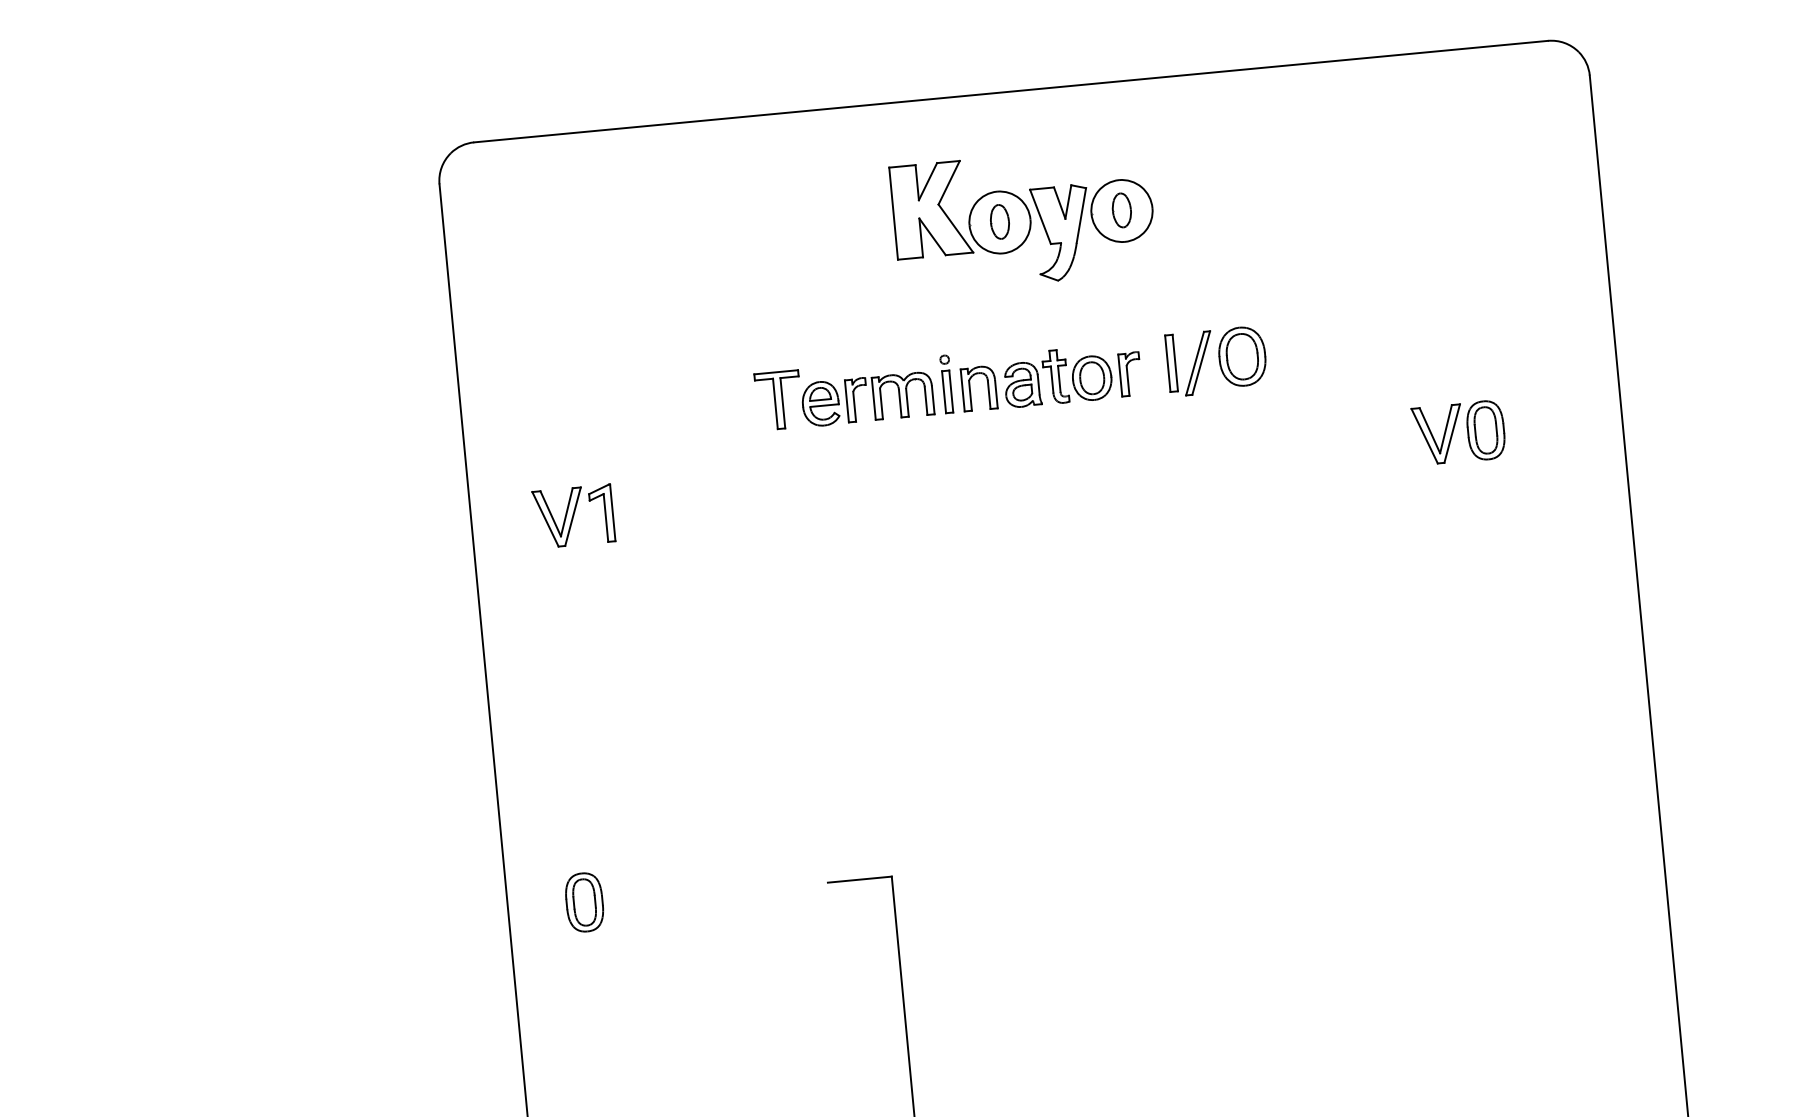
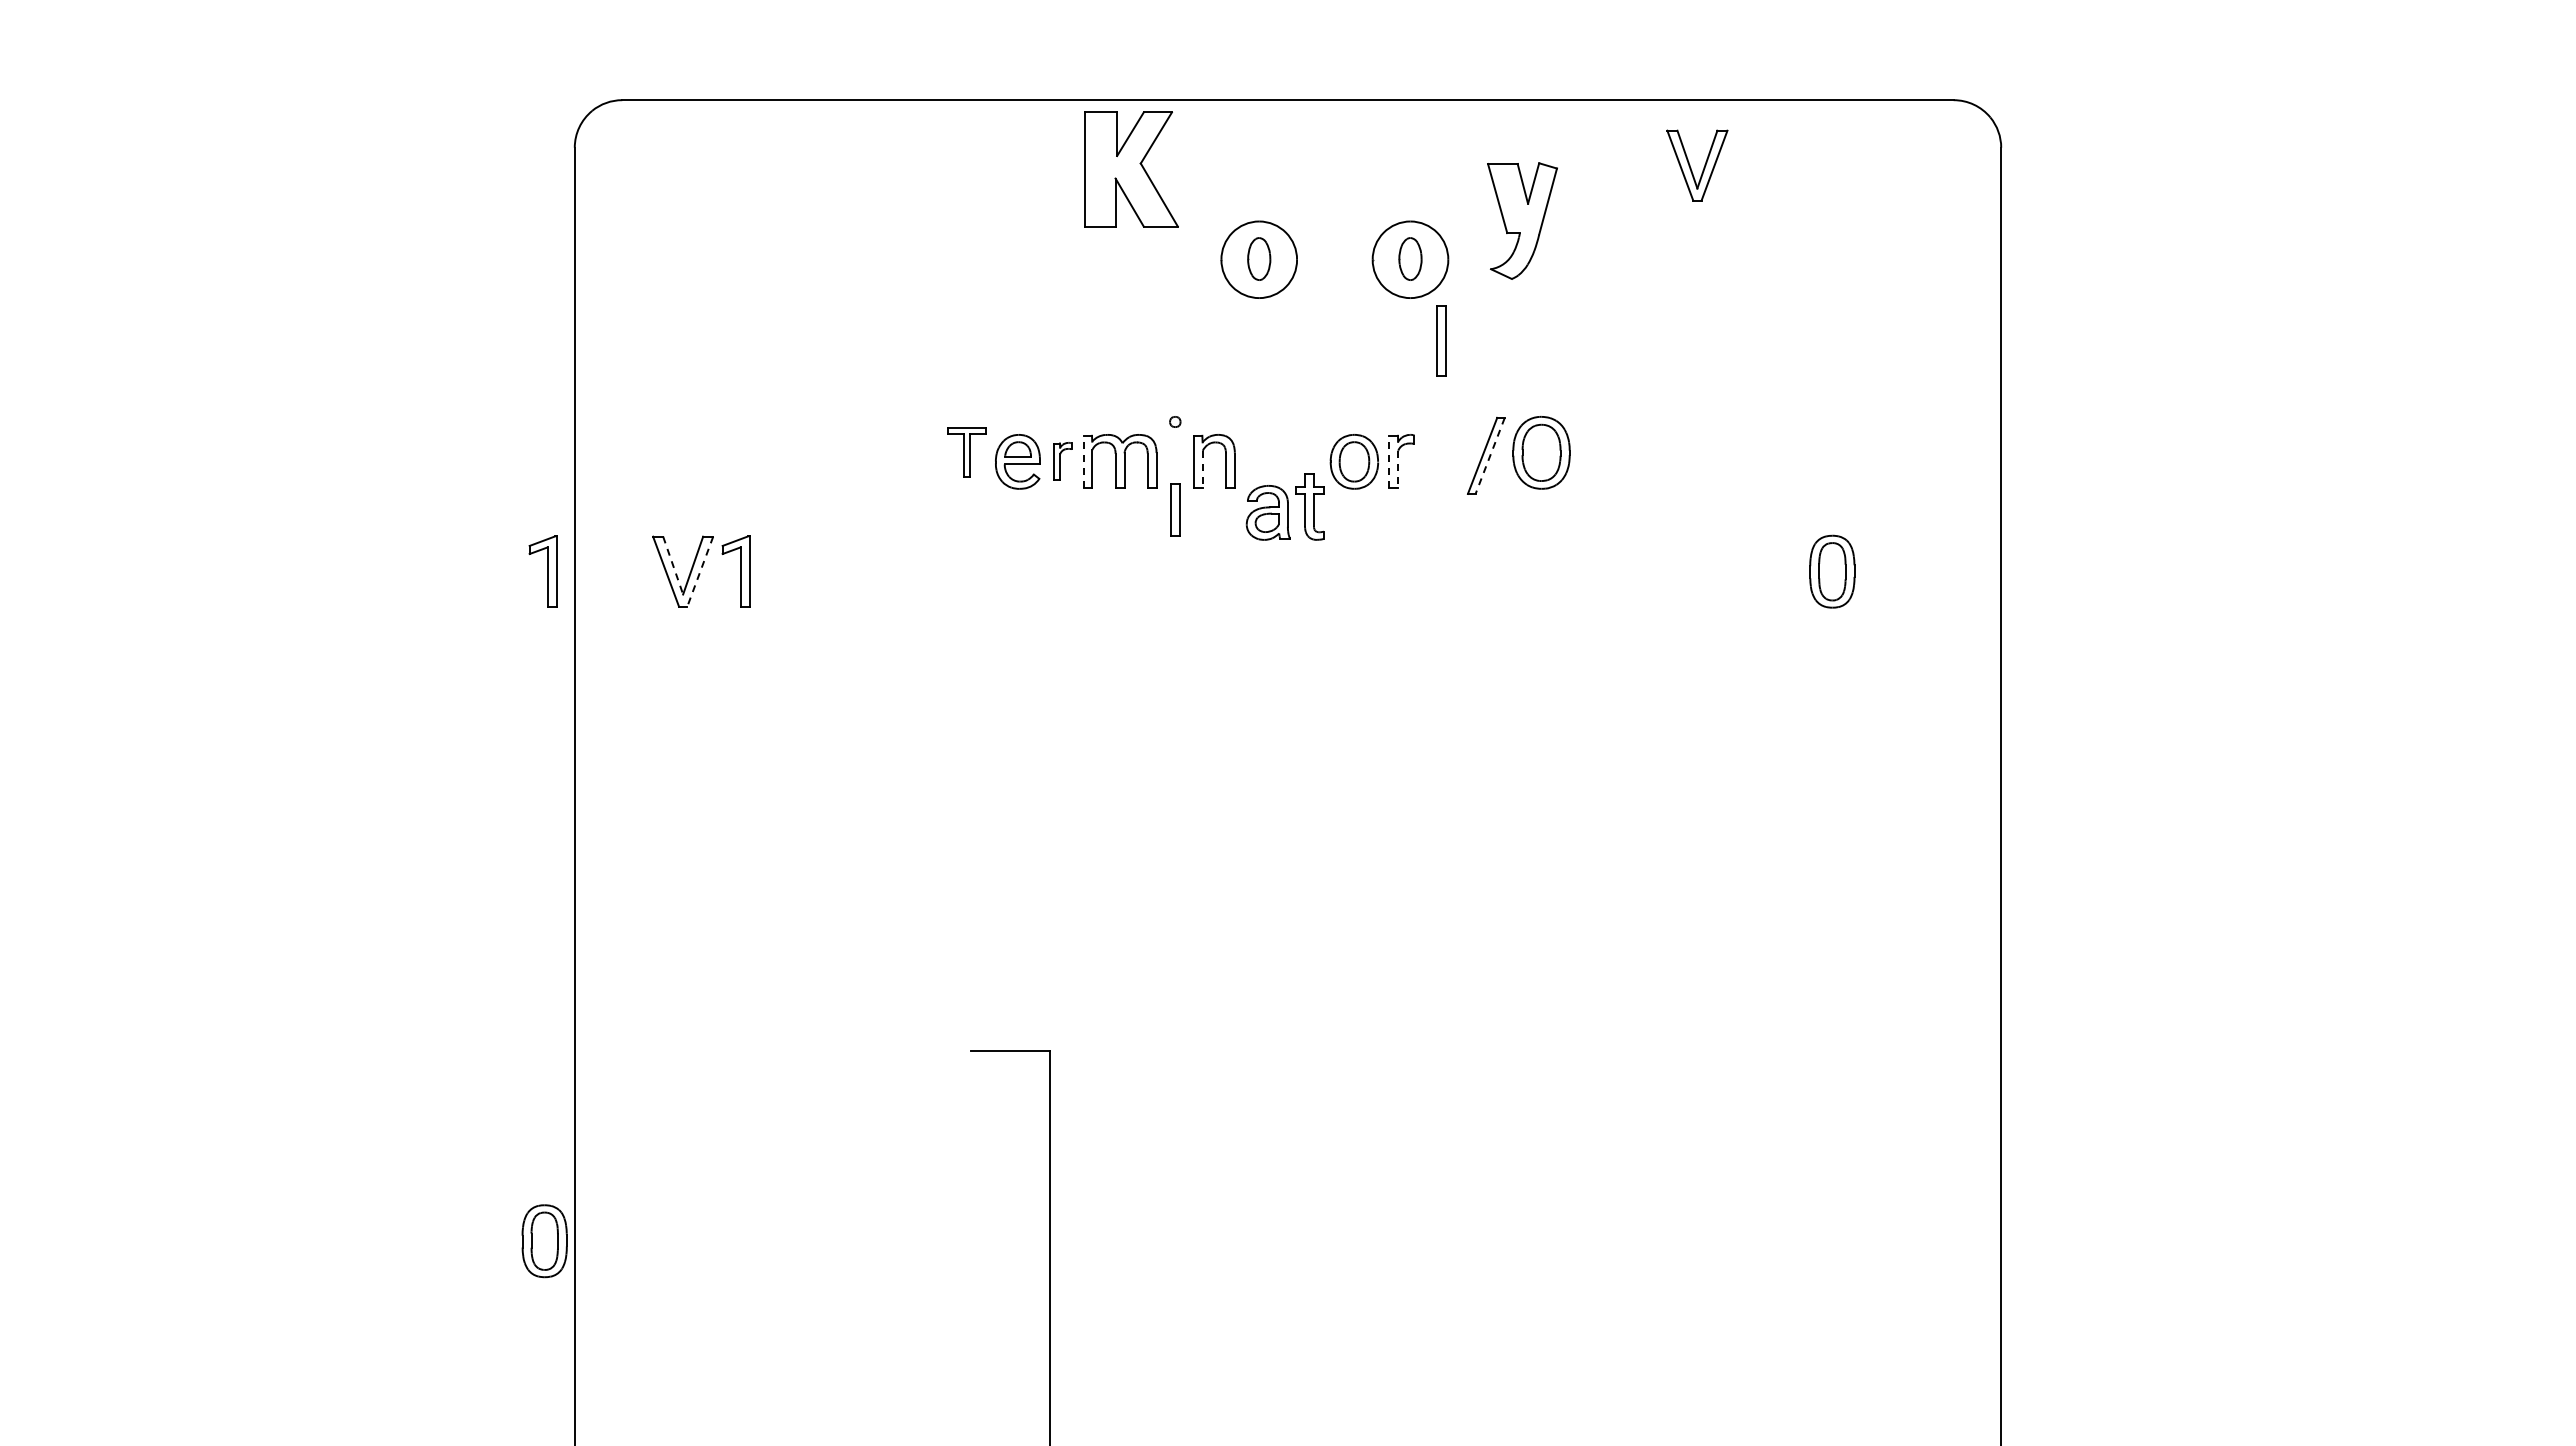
part: (931, 210) -> (1131, 169), moved
part: (1062, 232) -> (1522, 220), moved
line: (1201, 362) -> (1490, 455), solid -> dashed
part: (1171, 363) -> (1441, 340), moved
line: (1120, 375) -> (1389, 461), solid -> dashed
part: (1035, 378) -> (1284, 506), moved
line: (1128, 381) -> (1398, 469), solid -> dashed
part: (947, 391) -> (1175, 509), moved
line: (970, 395) -> (1202, 469), solid -> dashed
line: (873, 398) -> (1083, 461), solid -> dashed
part: (778, 400) -> (966, 452), size x0.7
part: (856, 400) -> (1062, 461), size x0.7
part: (1433, 436) -> (1691, 167), moved
line: (550, 513) -> (673, 565), solid -> dashed
line: (573, 517) -> (700, 572), solid -> dashed
part: (445, 528) -> (542, 571), added
part: (584, 902) -> (544, 1241), moved

